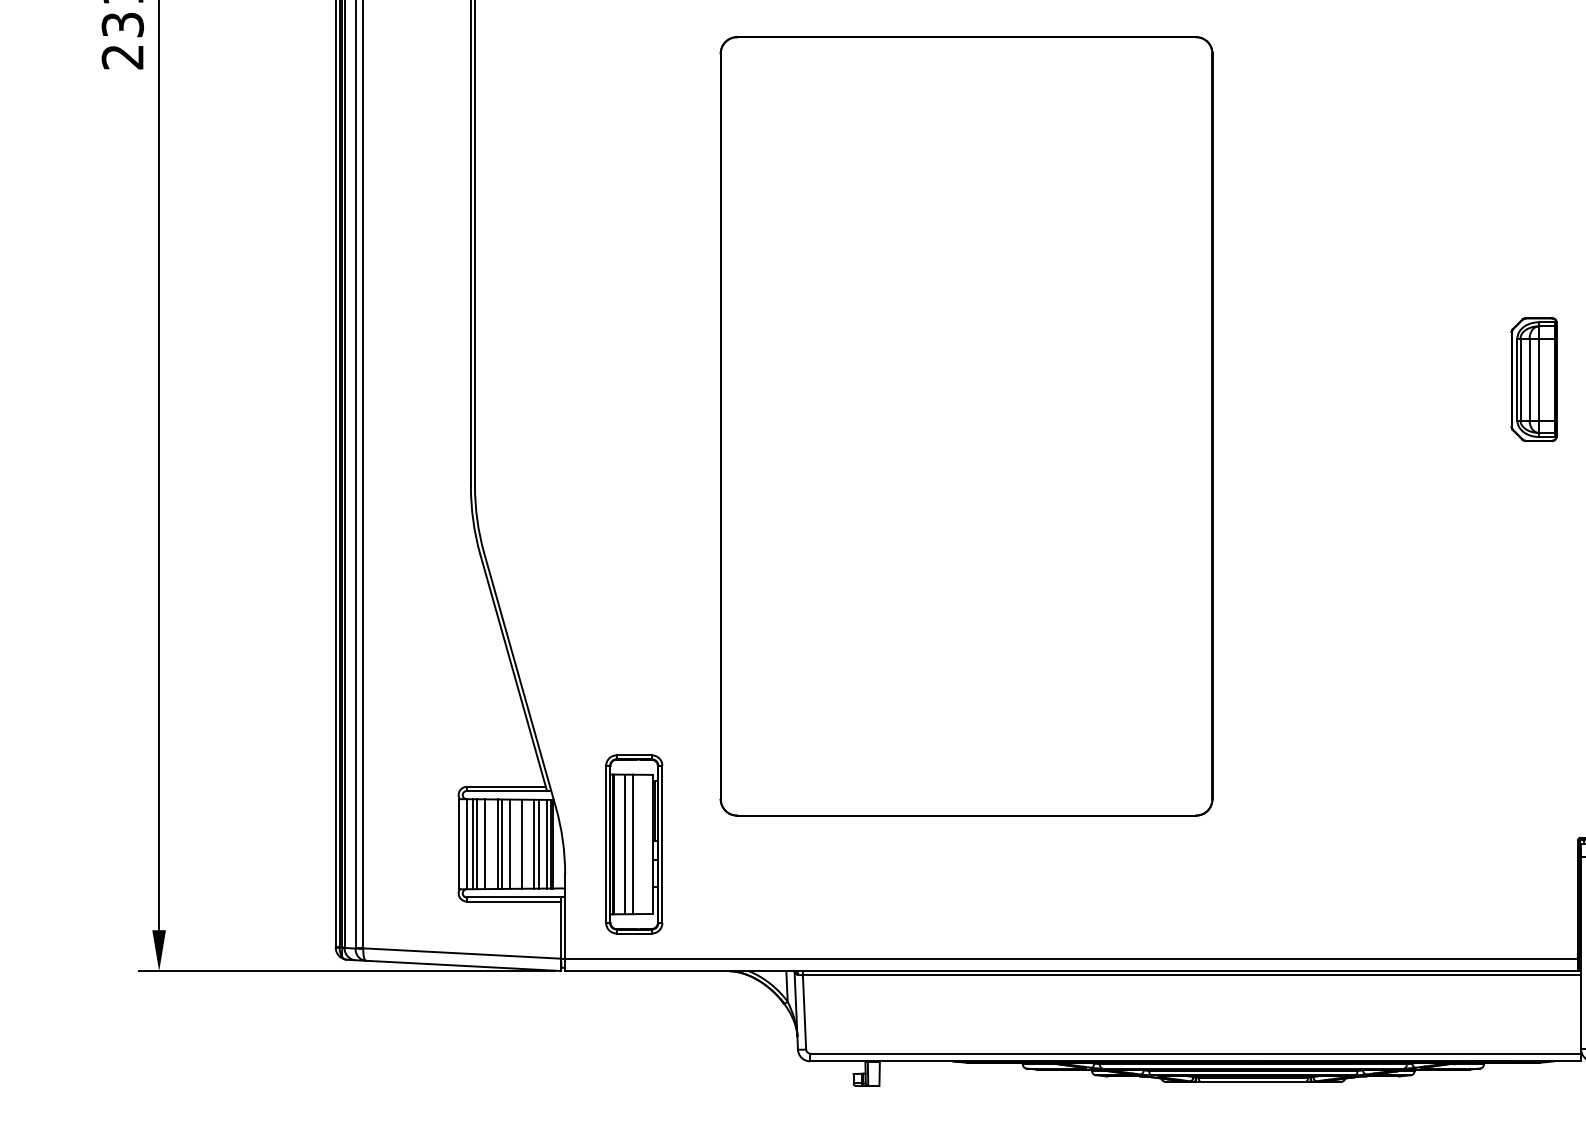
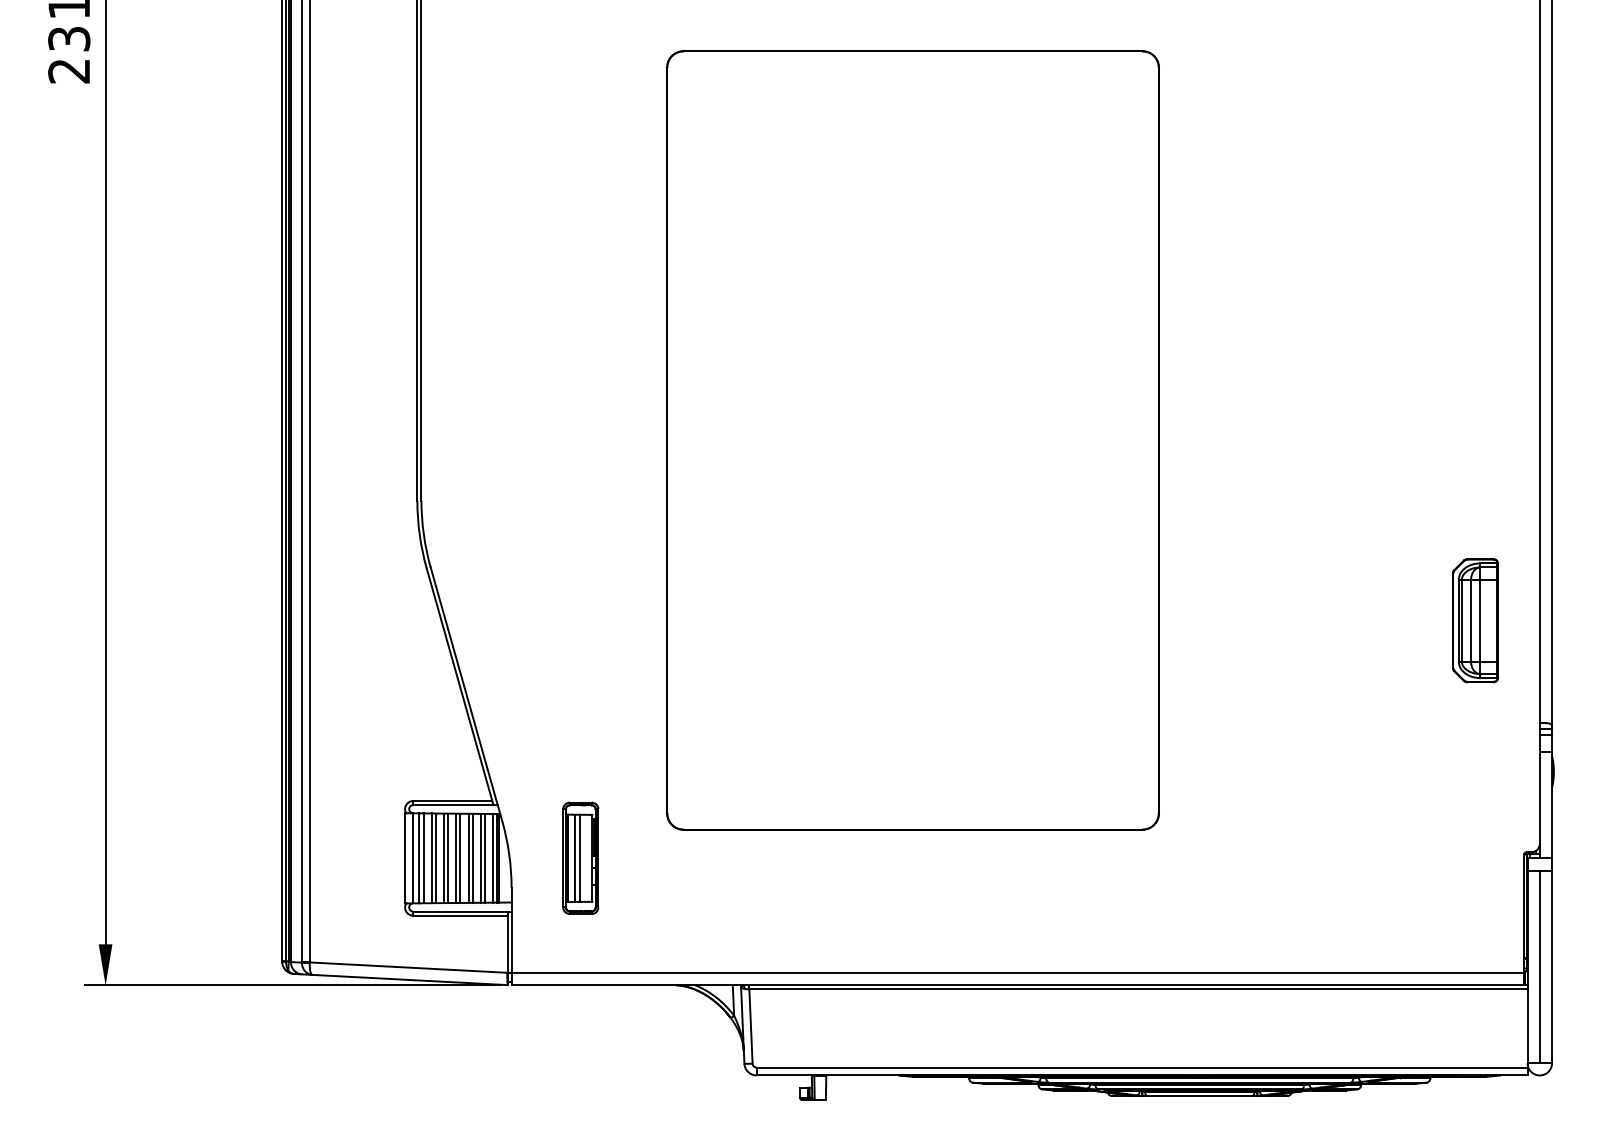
part: (1534, 379) -> (1475, 620), moved
line: (514, 843) -> (460, 857), added
line: (526, 843) -> (472, 857), added
part: (634, 843) -> (580, 857), size x0.62
line: (489, 844) -> (435, 858), added

